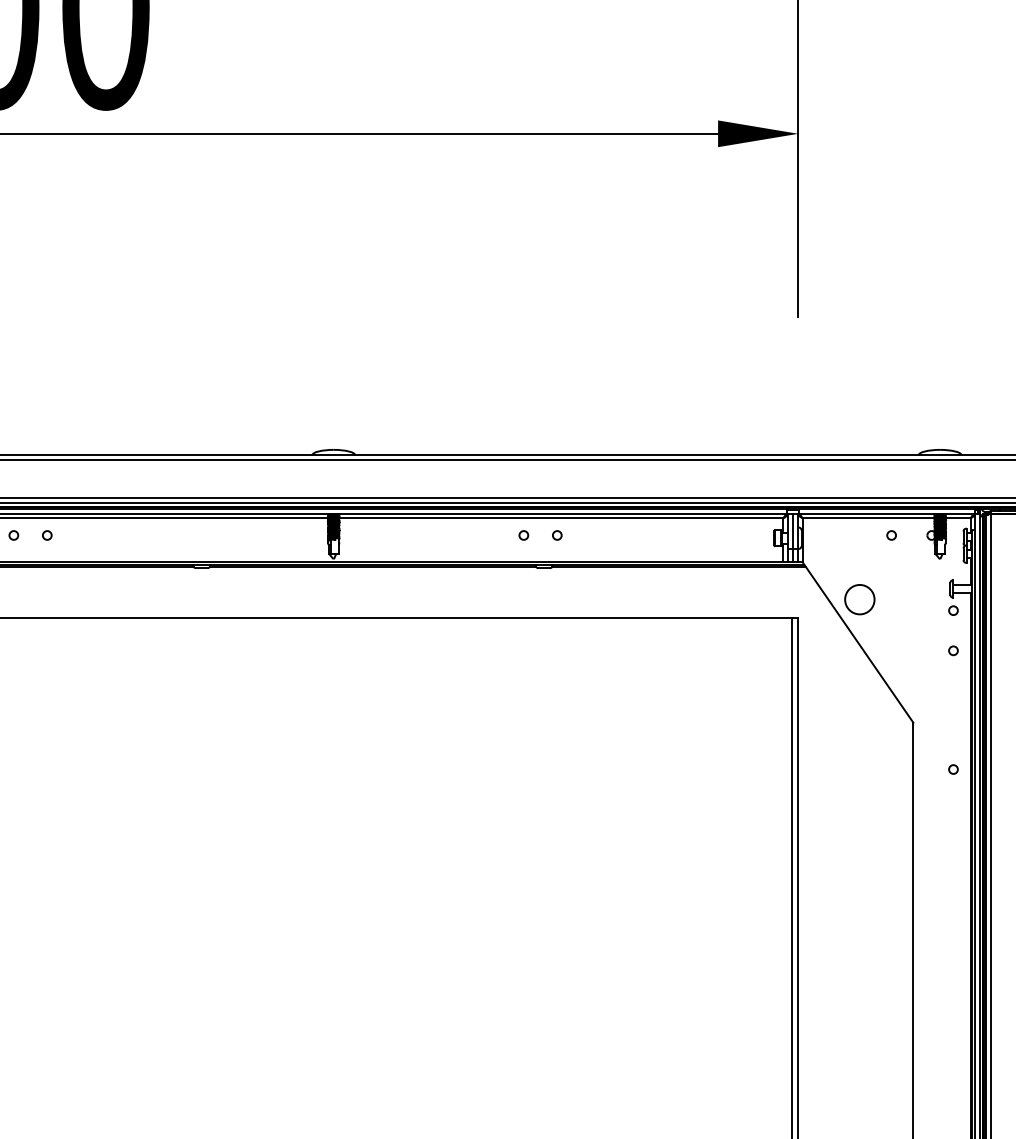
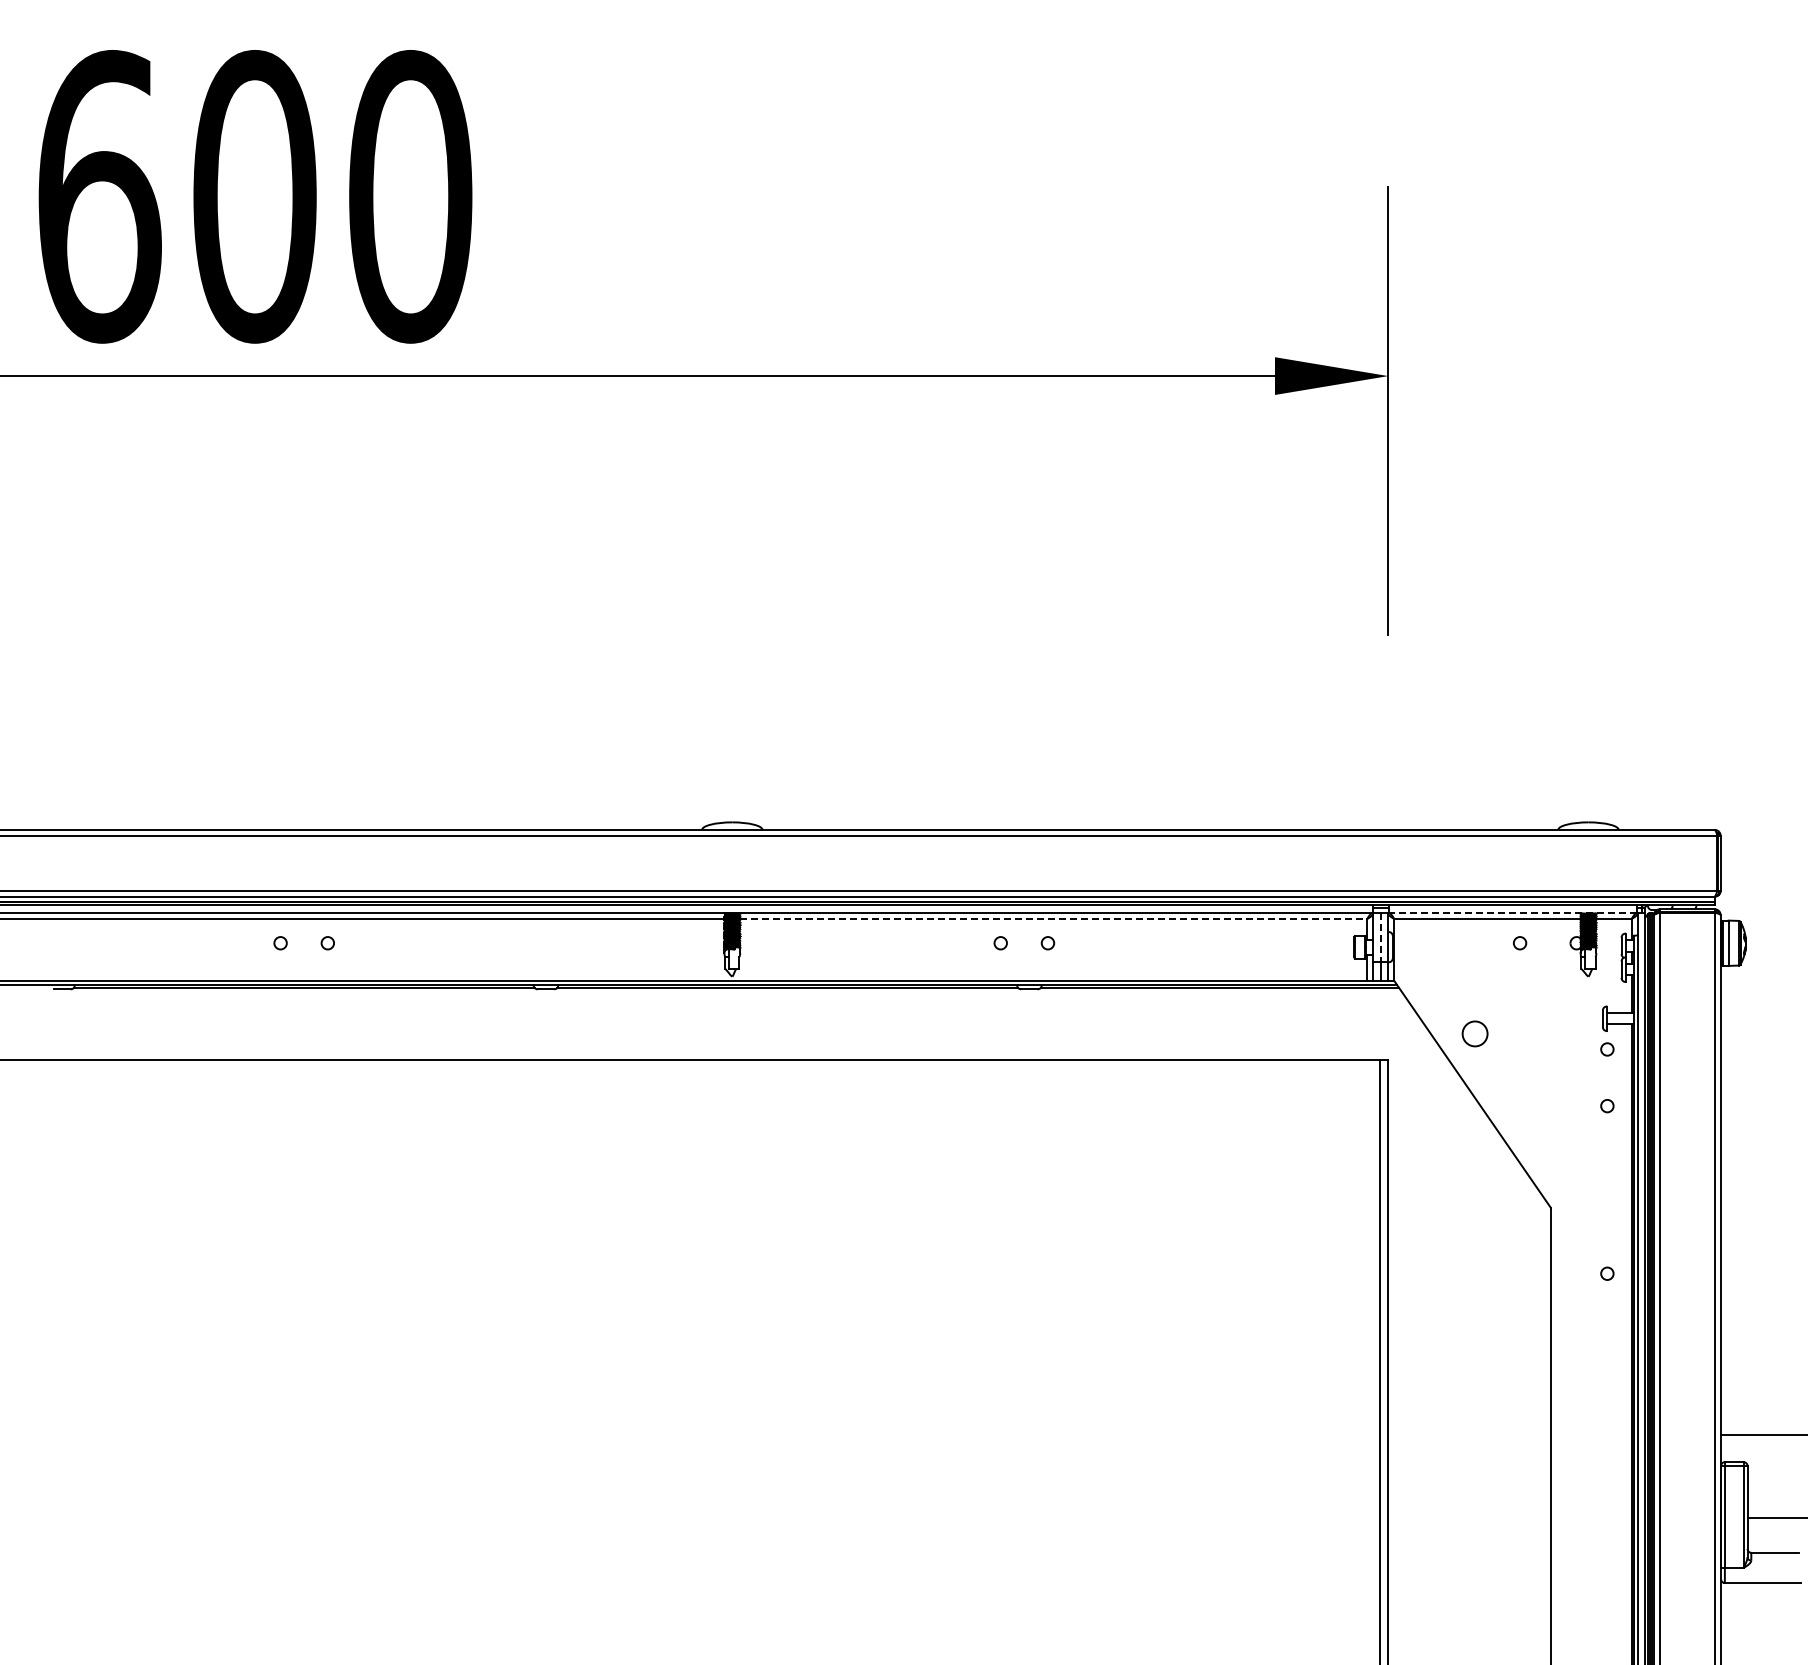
line: (886, 514) -> (1512, 913), solid -> dashed
line: (561, 518) -> (1053, 919), solid -> dashed
line: (792, 532) -> (1380, 938), solid -> dashed
circle: (859, 599) -> (1474, 1033), size x0.6

